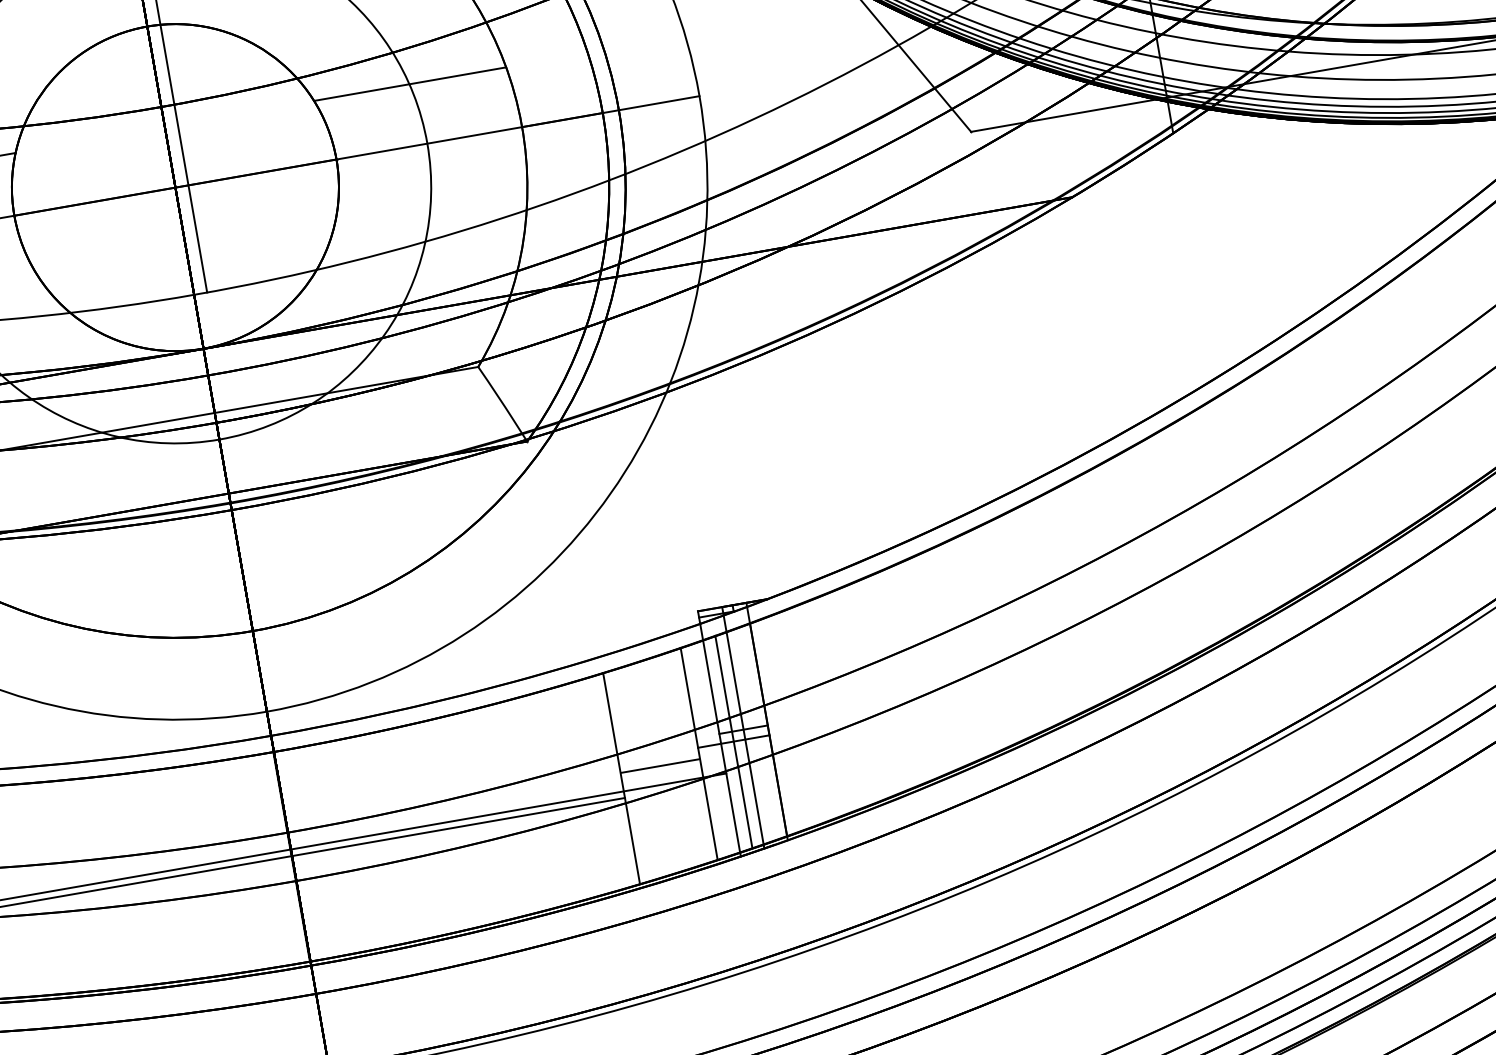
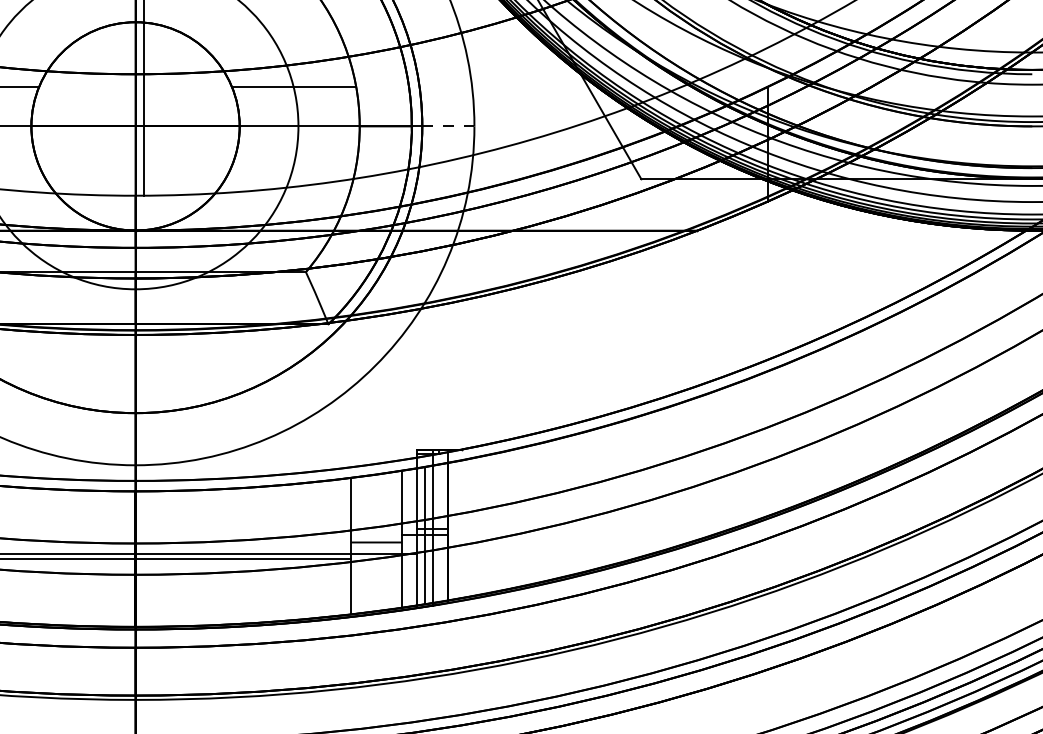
line: (659, 103) -> (448, 126), solid -> dashed

